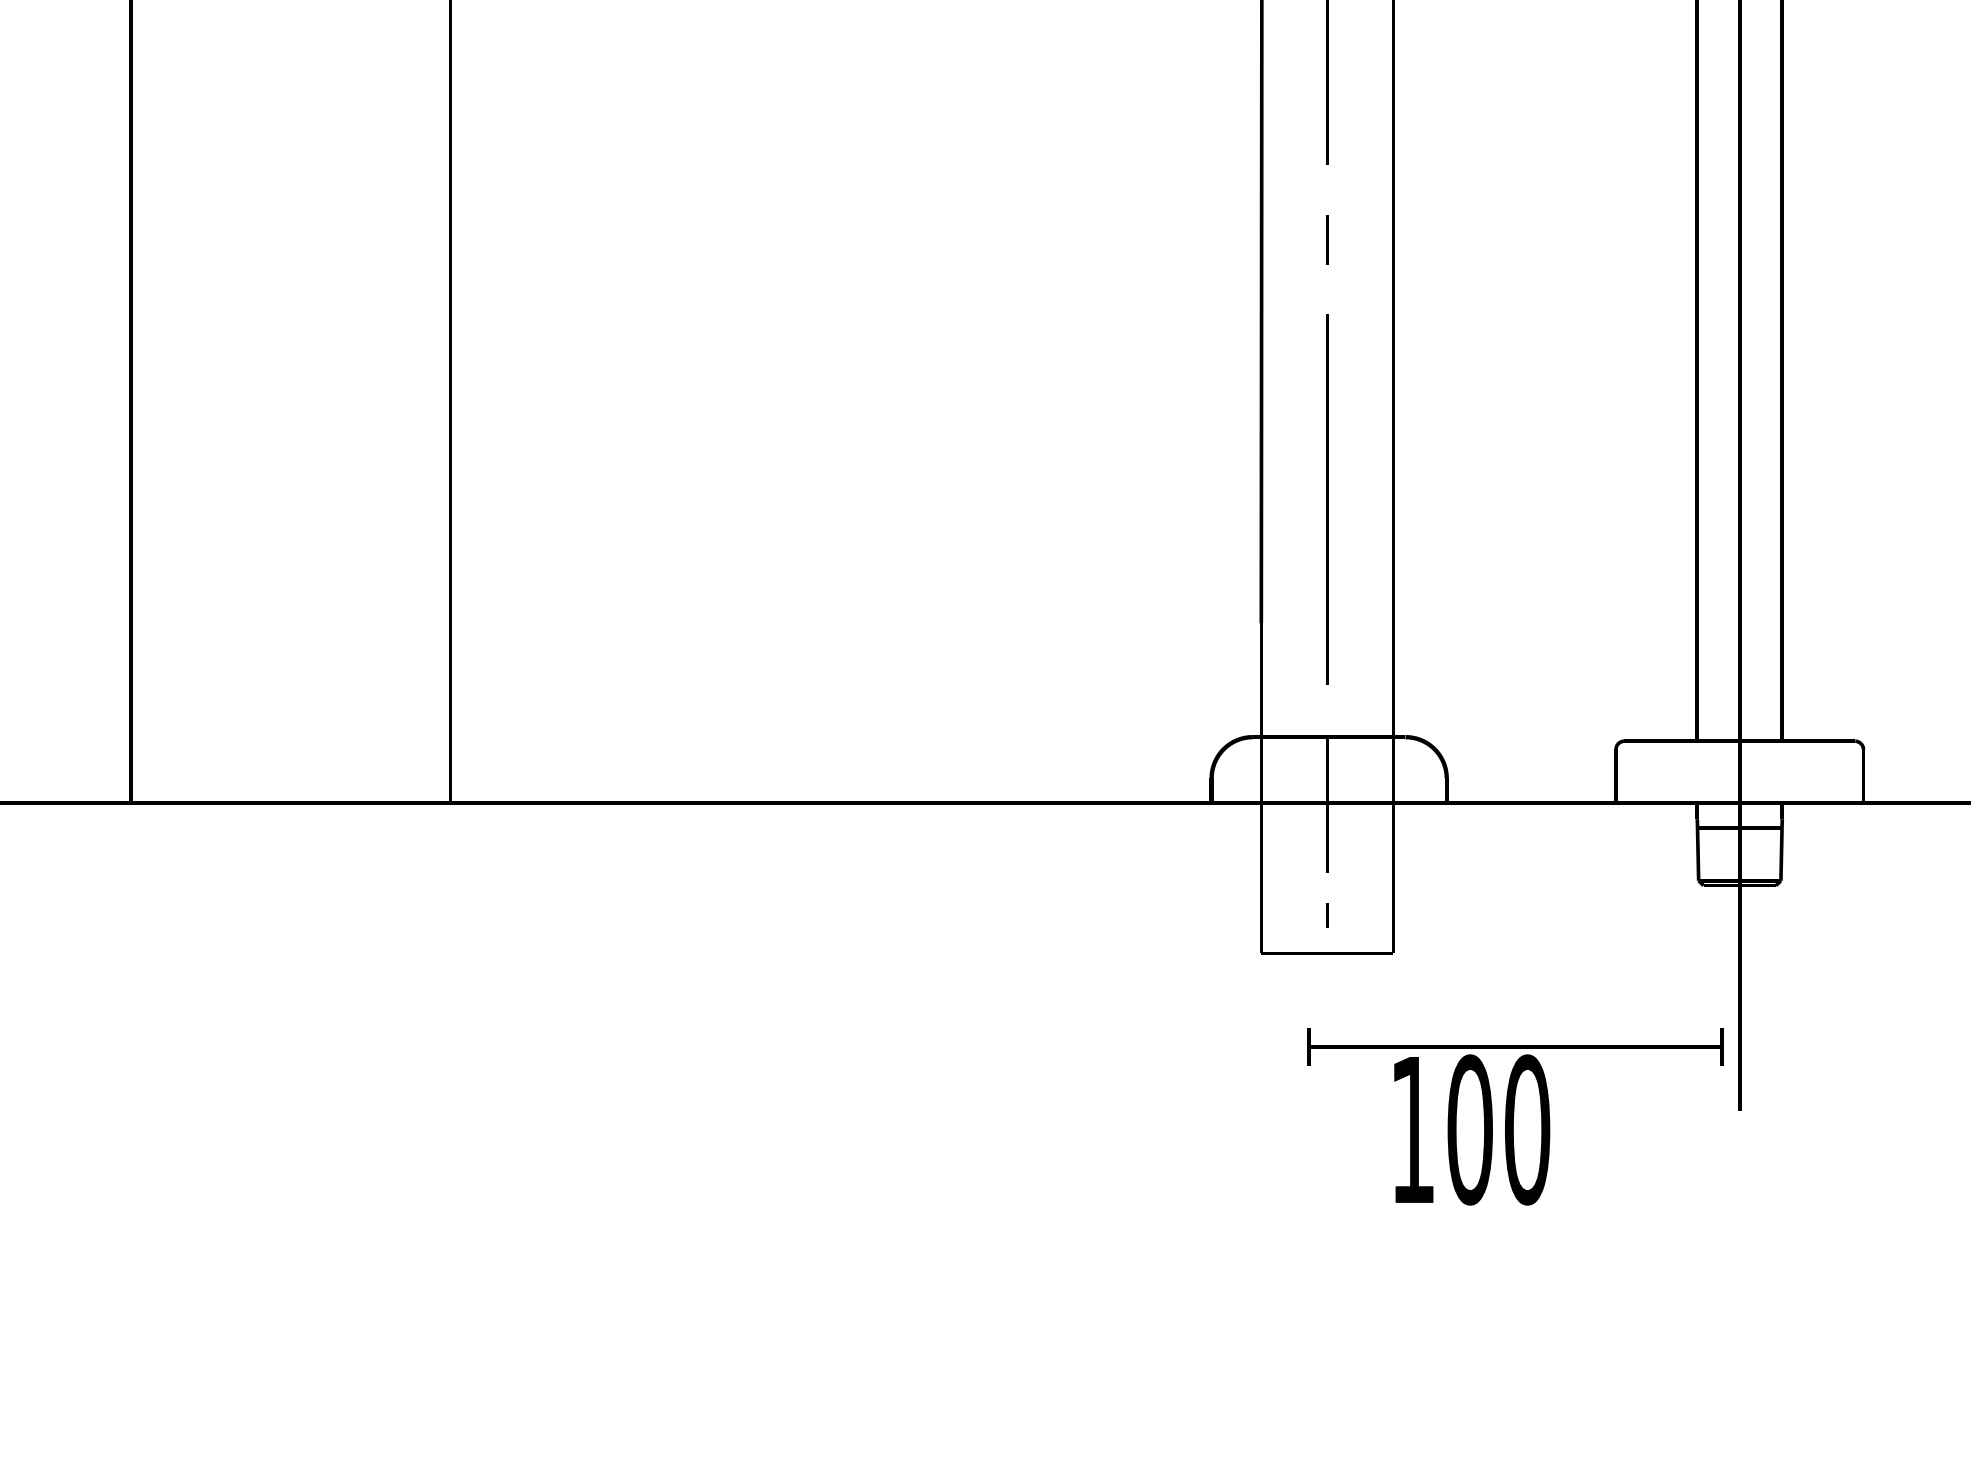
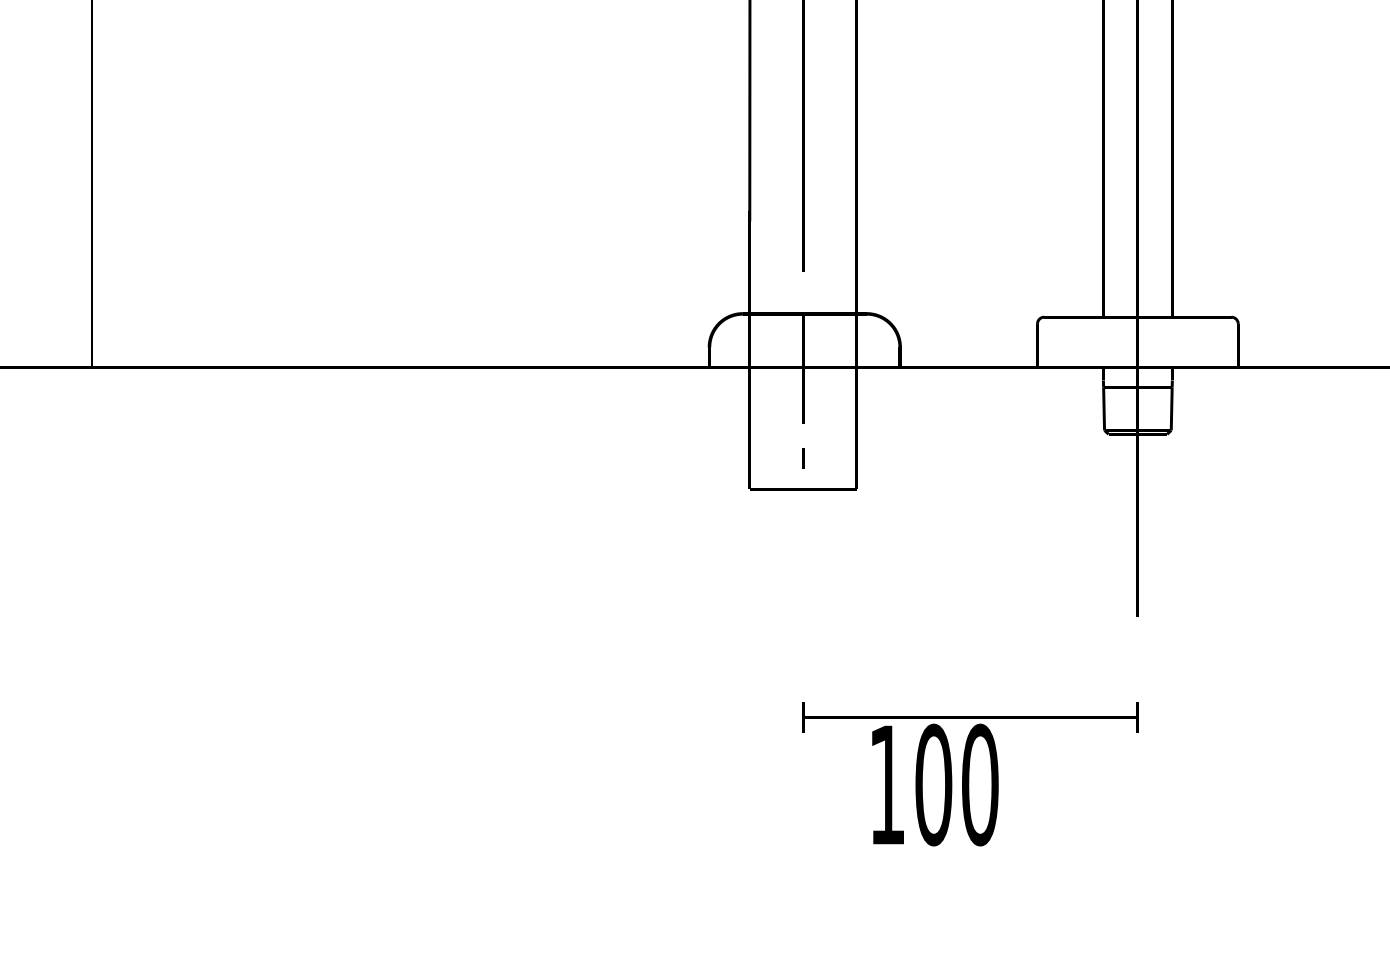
text: (1515, 1116) -> (970, 774), moved

